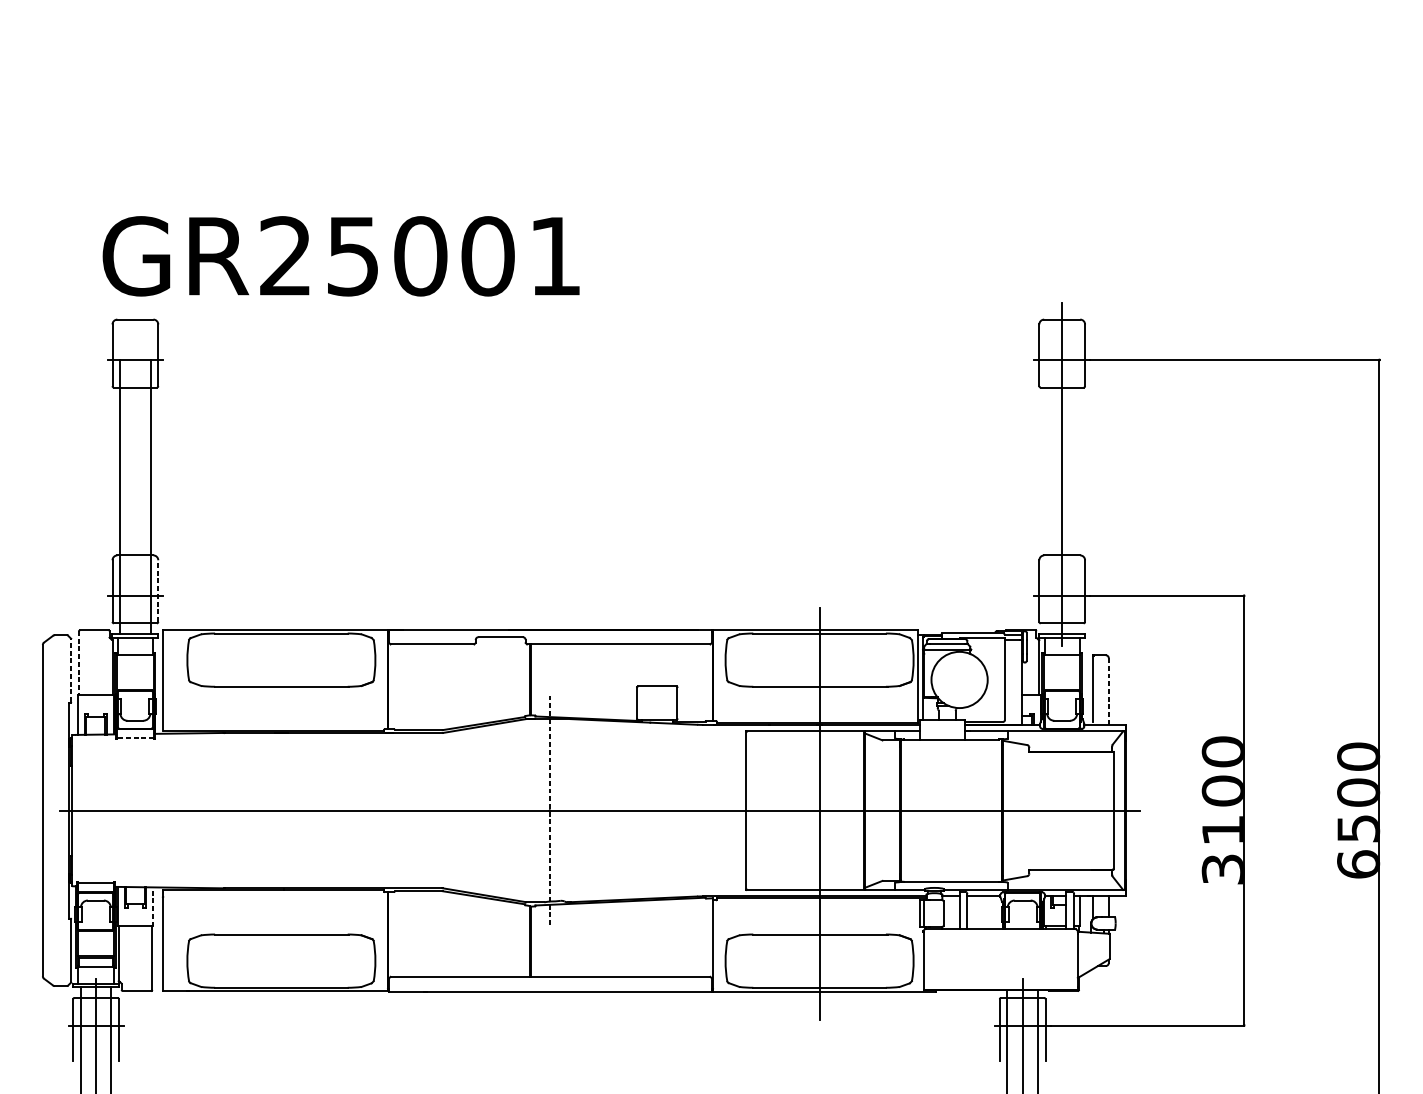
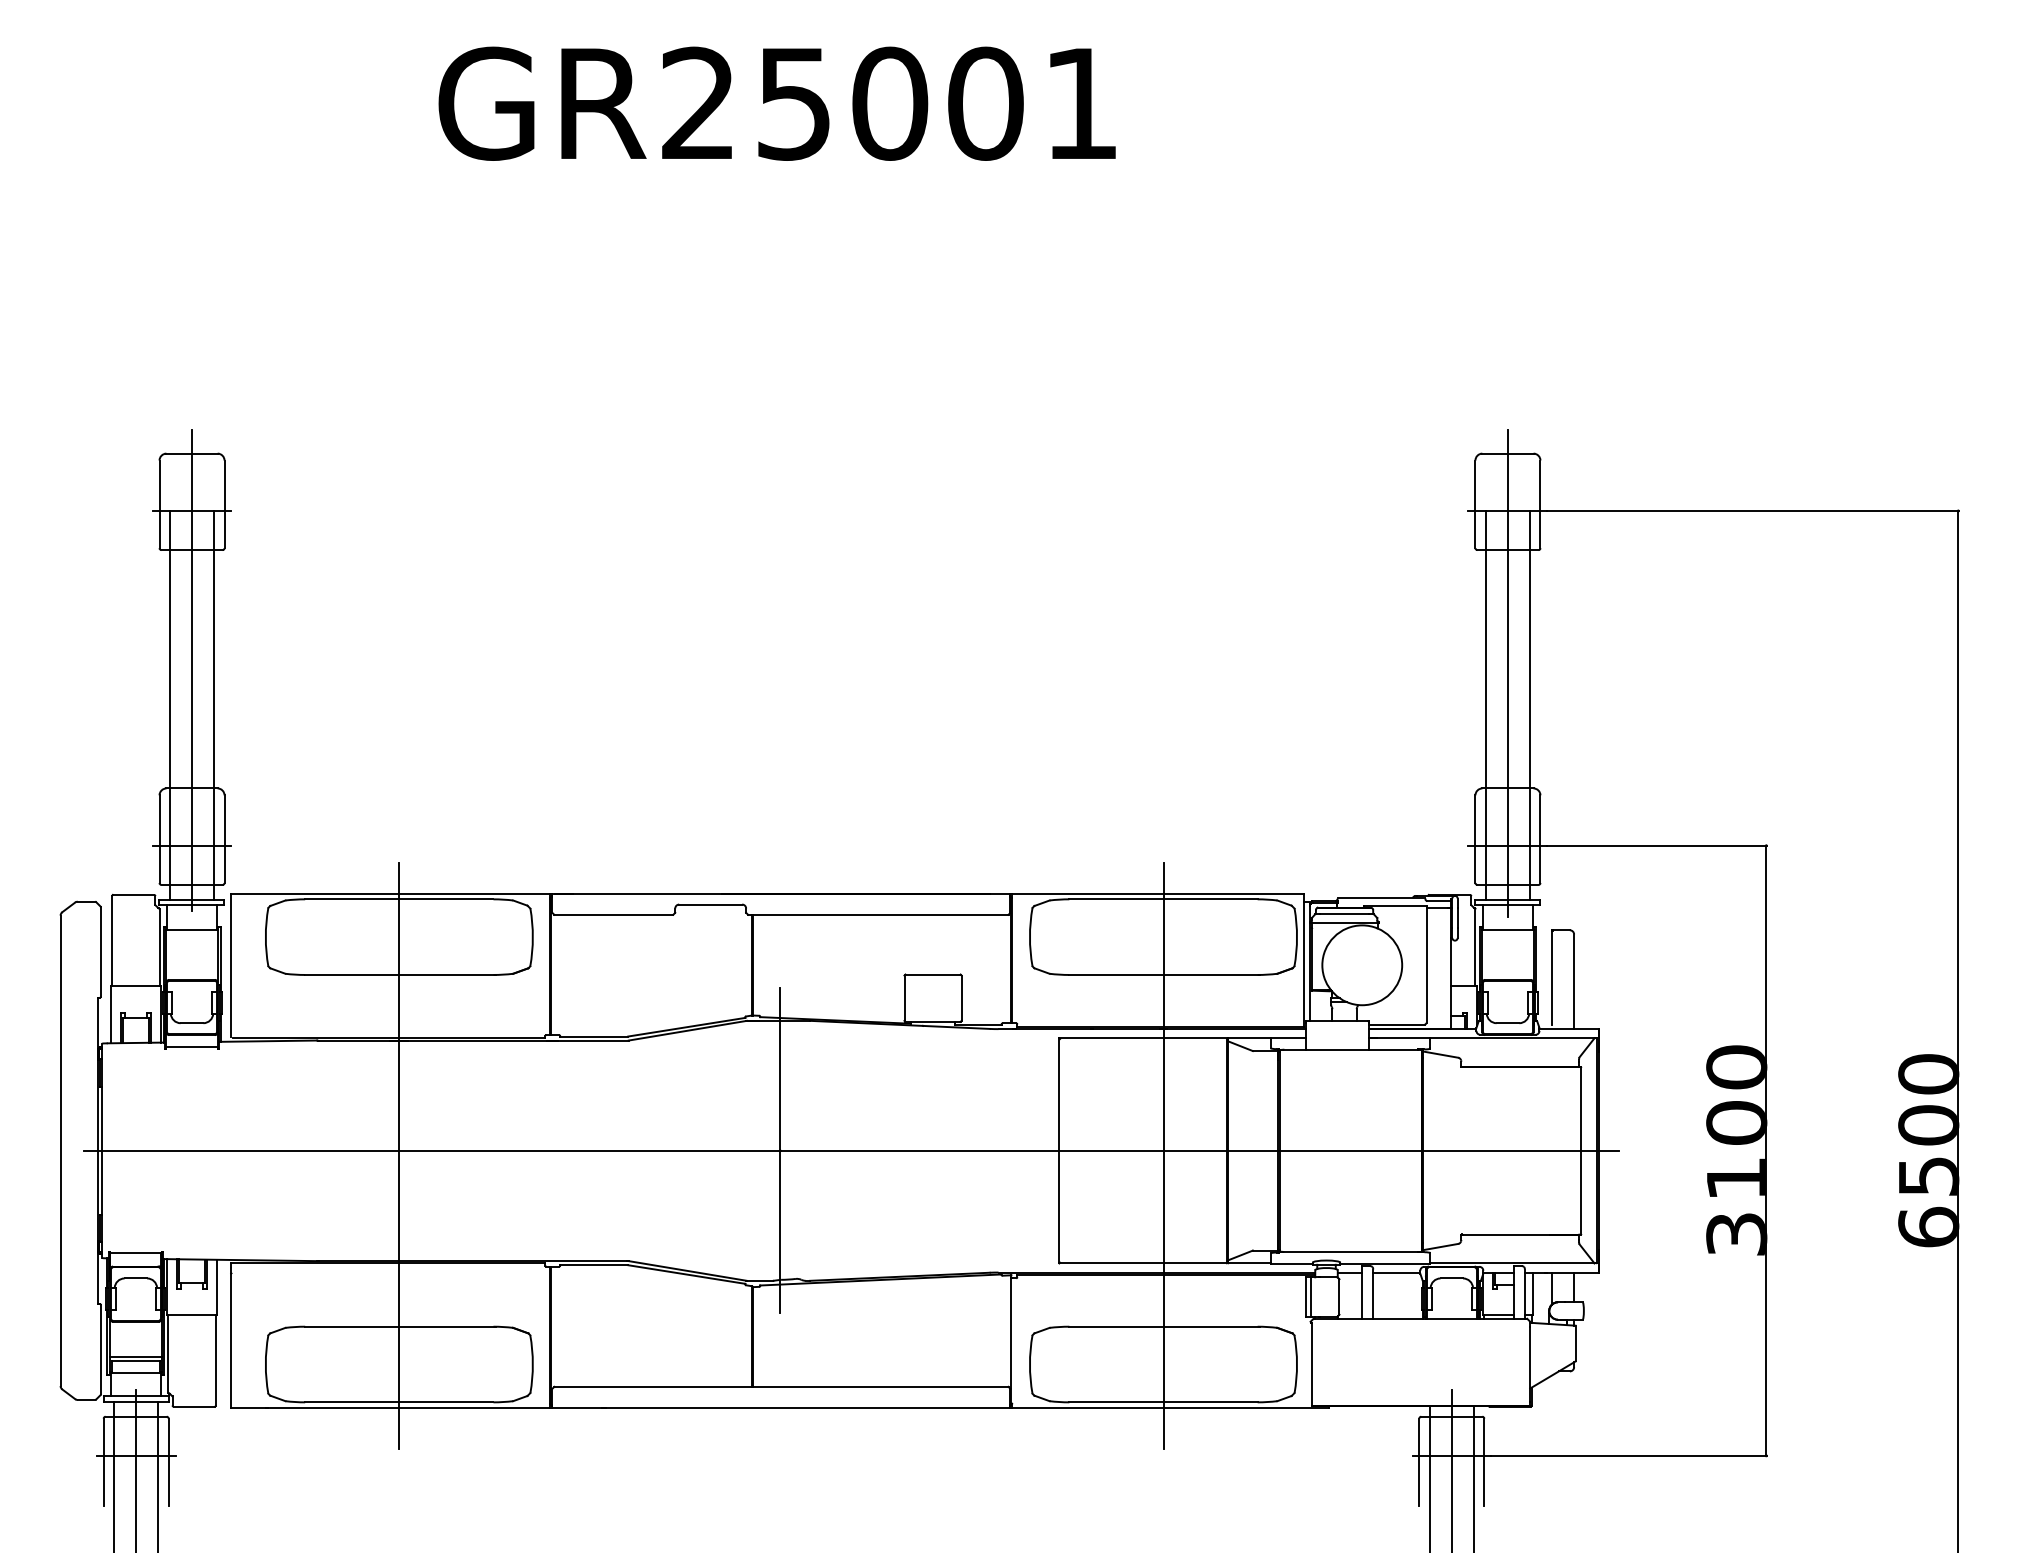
text: (340, 256) -> (776, 103), moved
line: (135, 472) -> (192, 670), added
line: (1047, 496) -> (1486, 704), added
line: (1077, 496) -> (1529, 704), added
line: (158, 591) -> (224, 839), dashed -> solid
line: (79, 663) -> (112, 941), dashed -> solid
line: (70, 670) -> (100, 951), dashed -> solid
line: (1109, 691) -> (1574, 981), dashed -> solid
line: (135, 737) -> (191, 1047), dashed -> solid
line: (549, 810) -> (780, 1150), dashed -> solid
line: (281, 813) -> (399, 1155), added
line: (153, 906) -> (217, 1287), dashed -> solid

